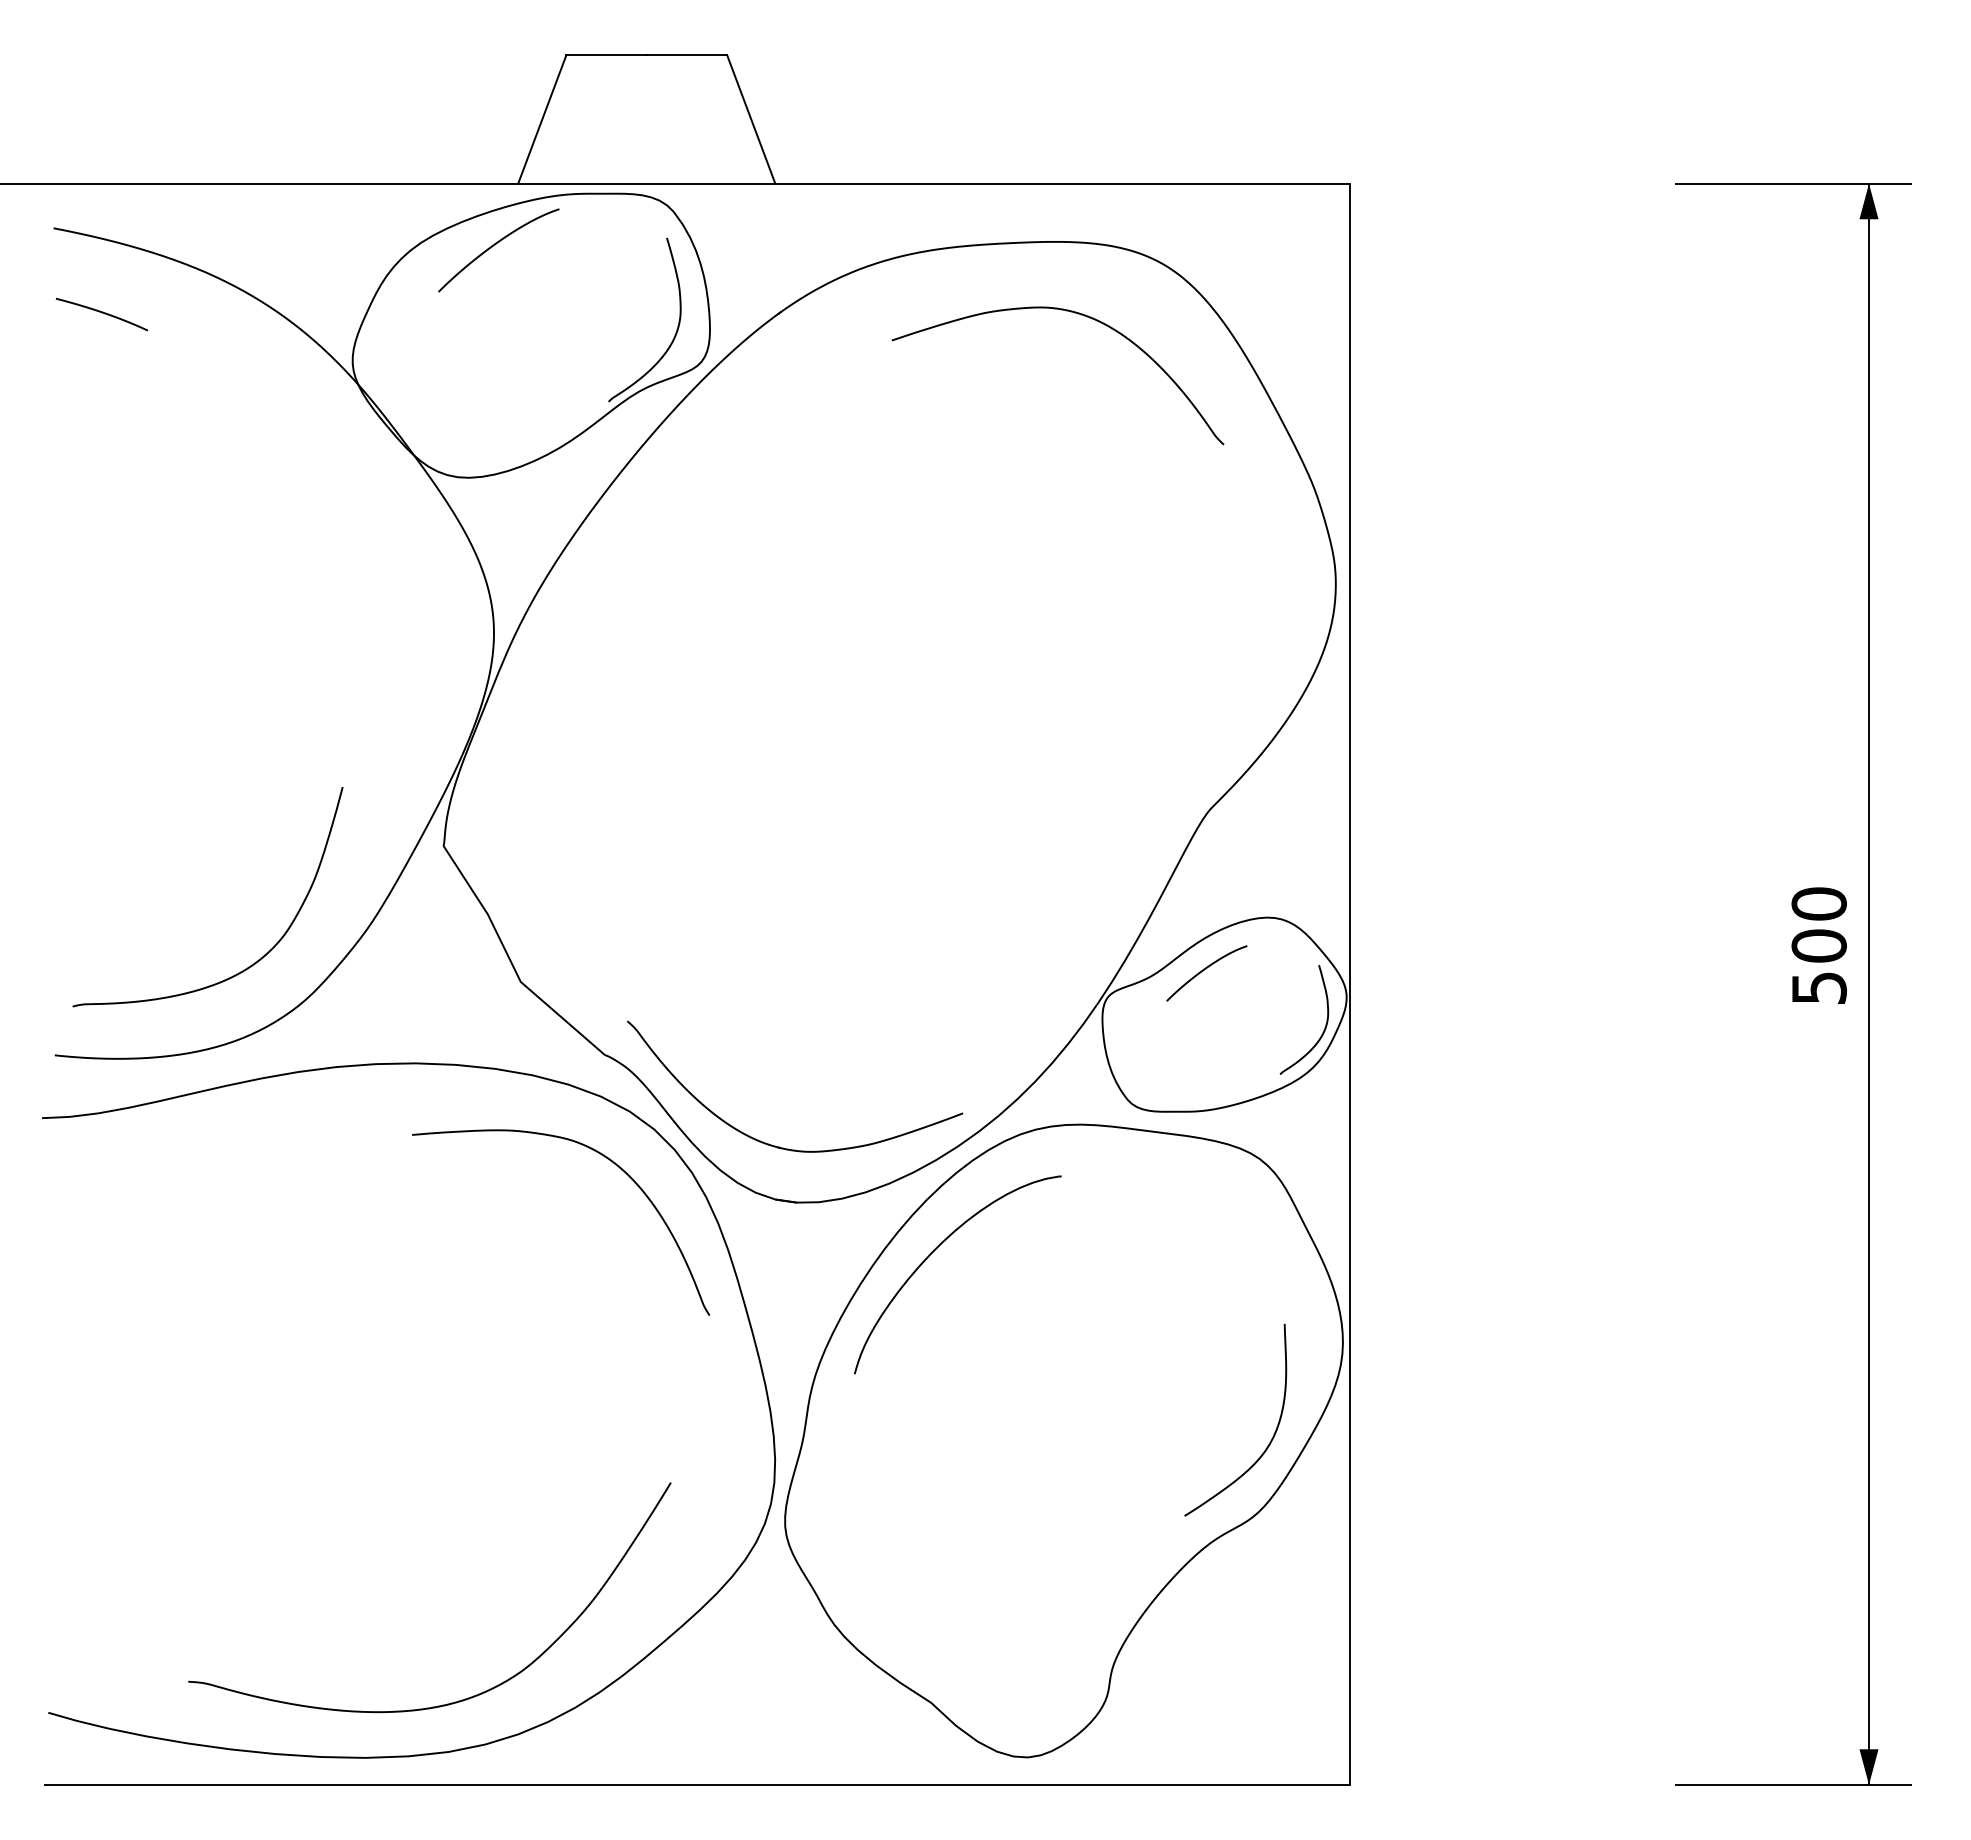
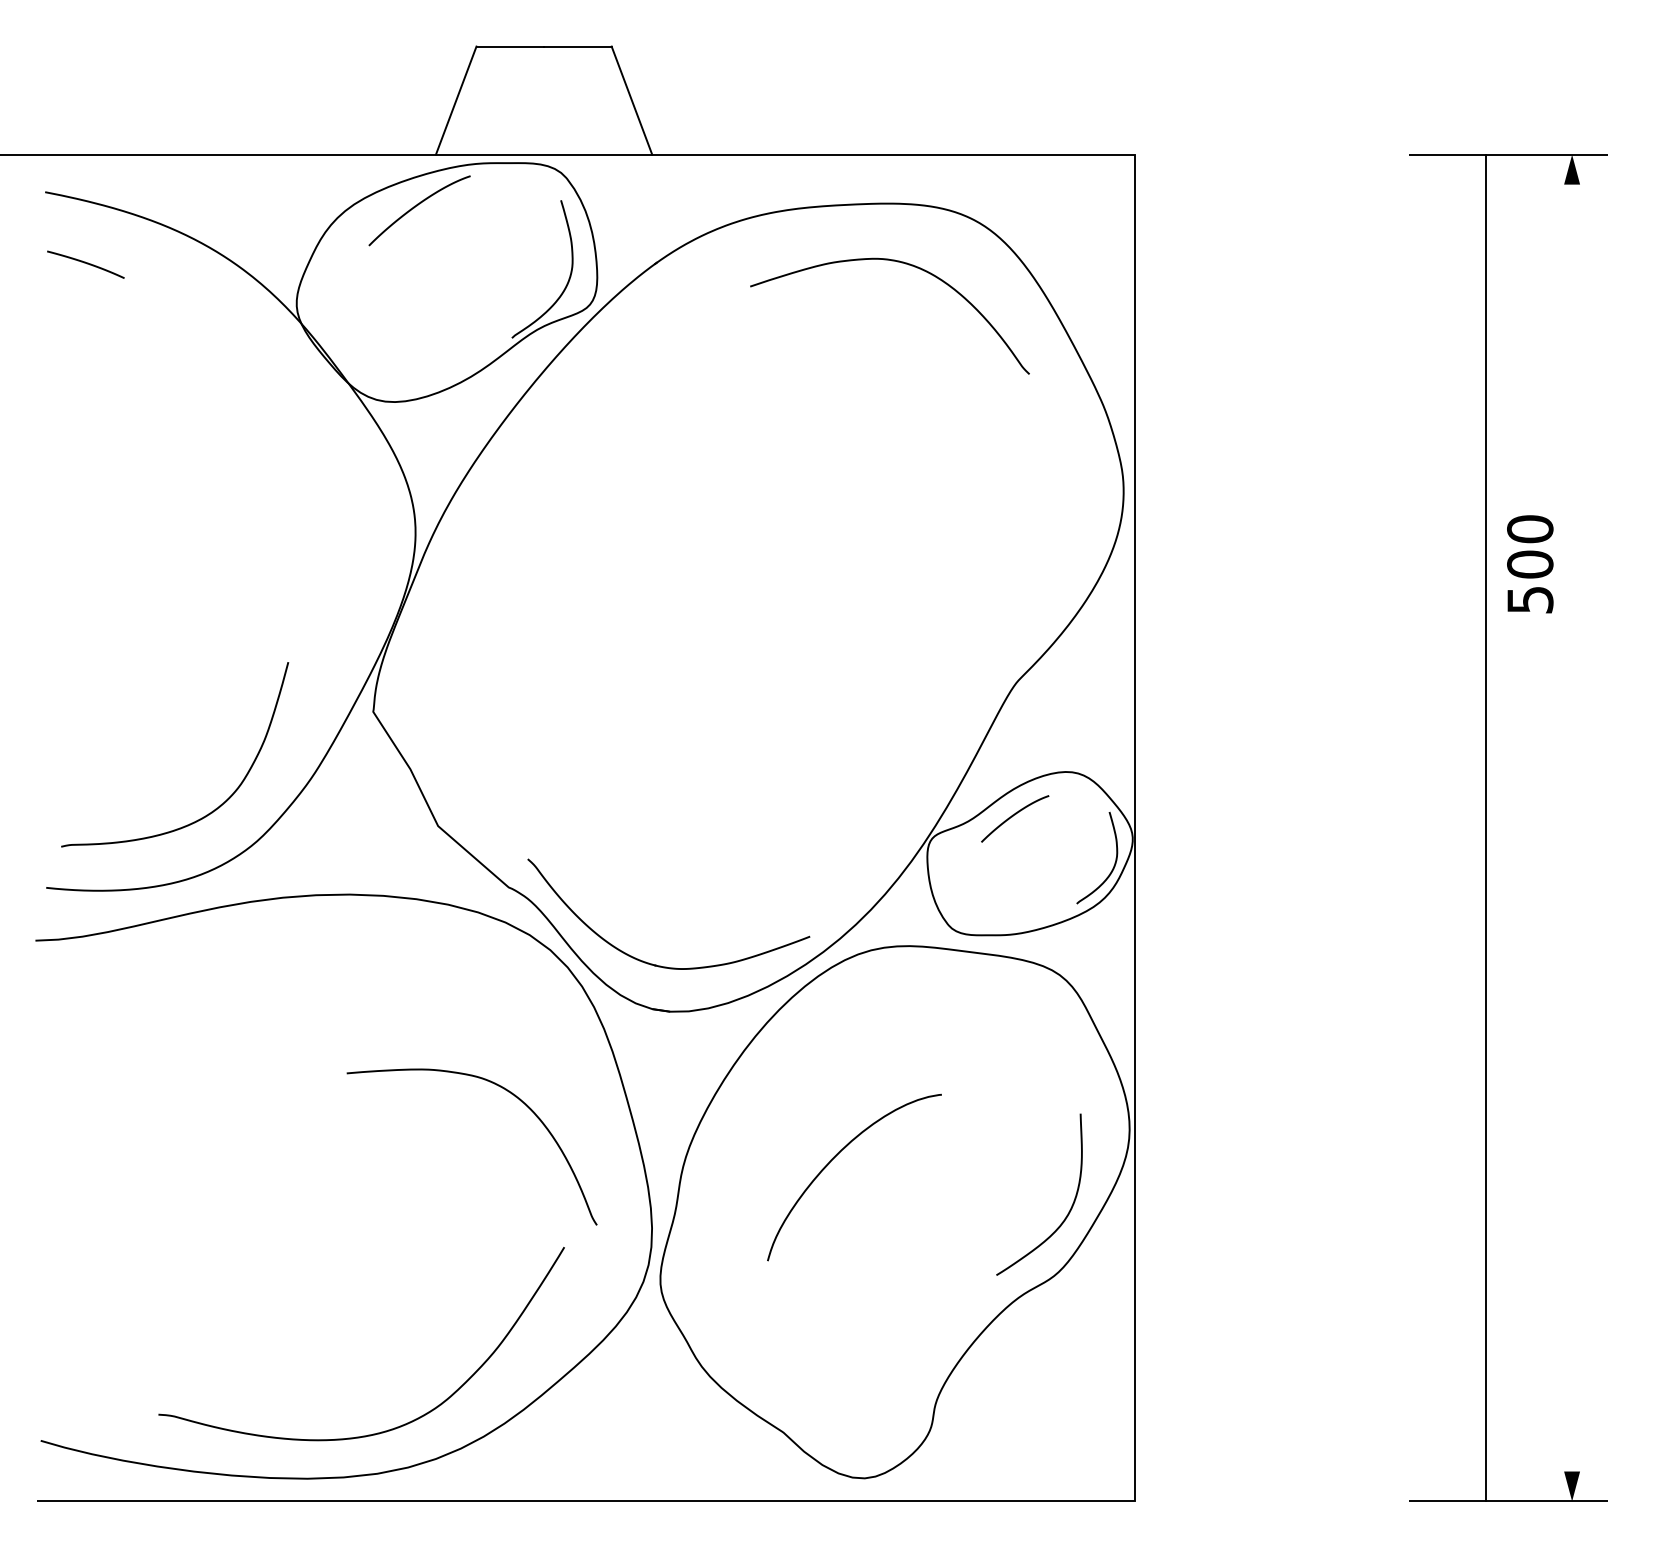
text: (1818, 945) -> (1529, 564), moved
line: (1869, 983) -> (1486, 827), moved
curve: (604, 1157) -> (508, 1092), moved
curve: (934, 1251) -> (834, 1157), moved

